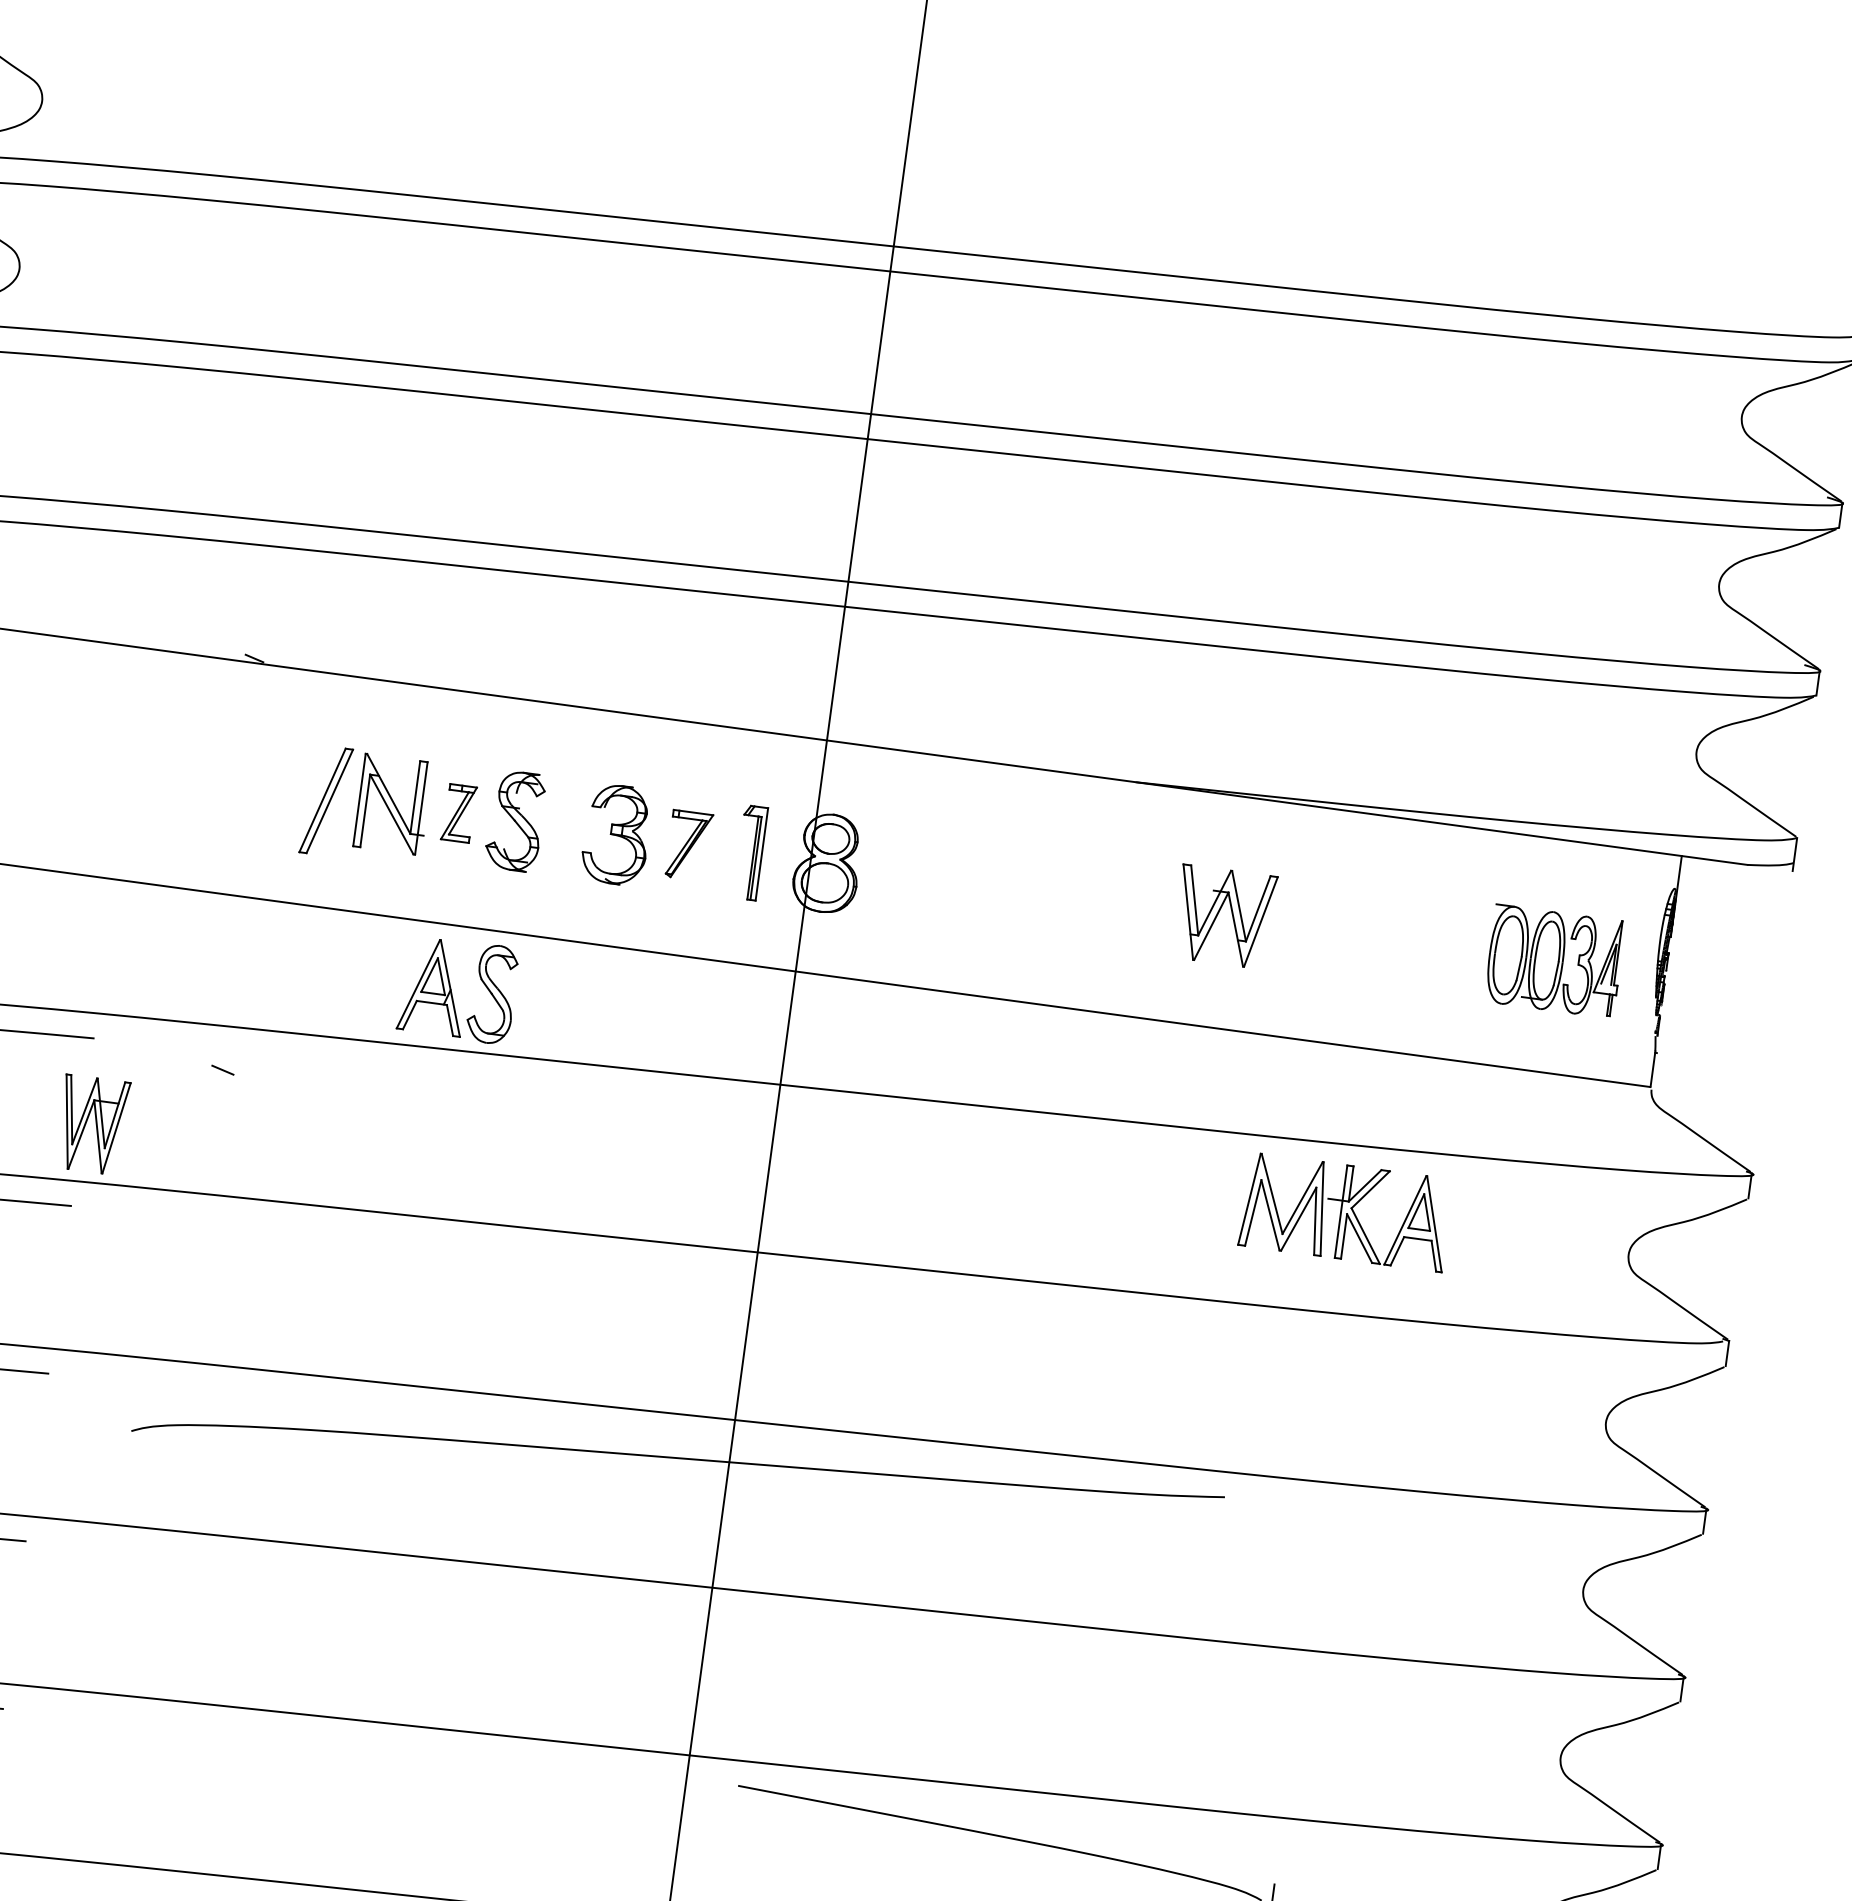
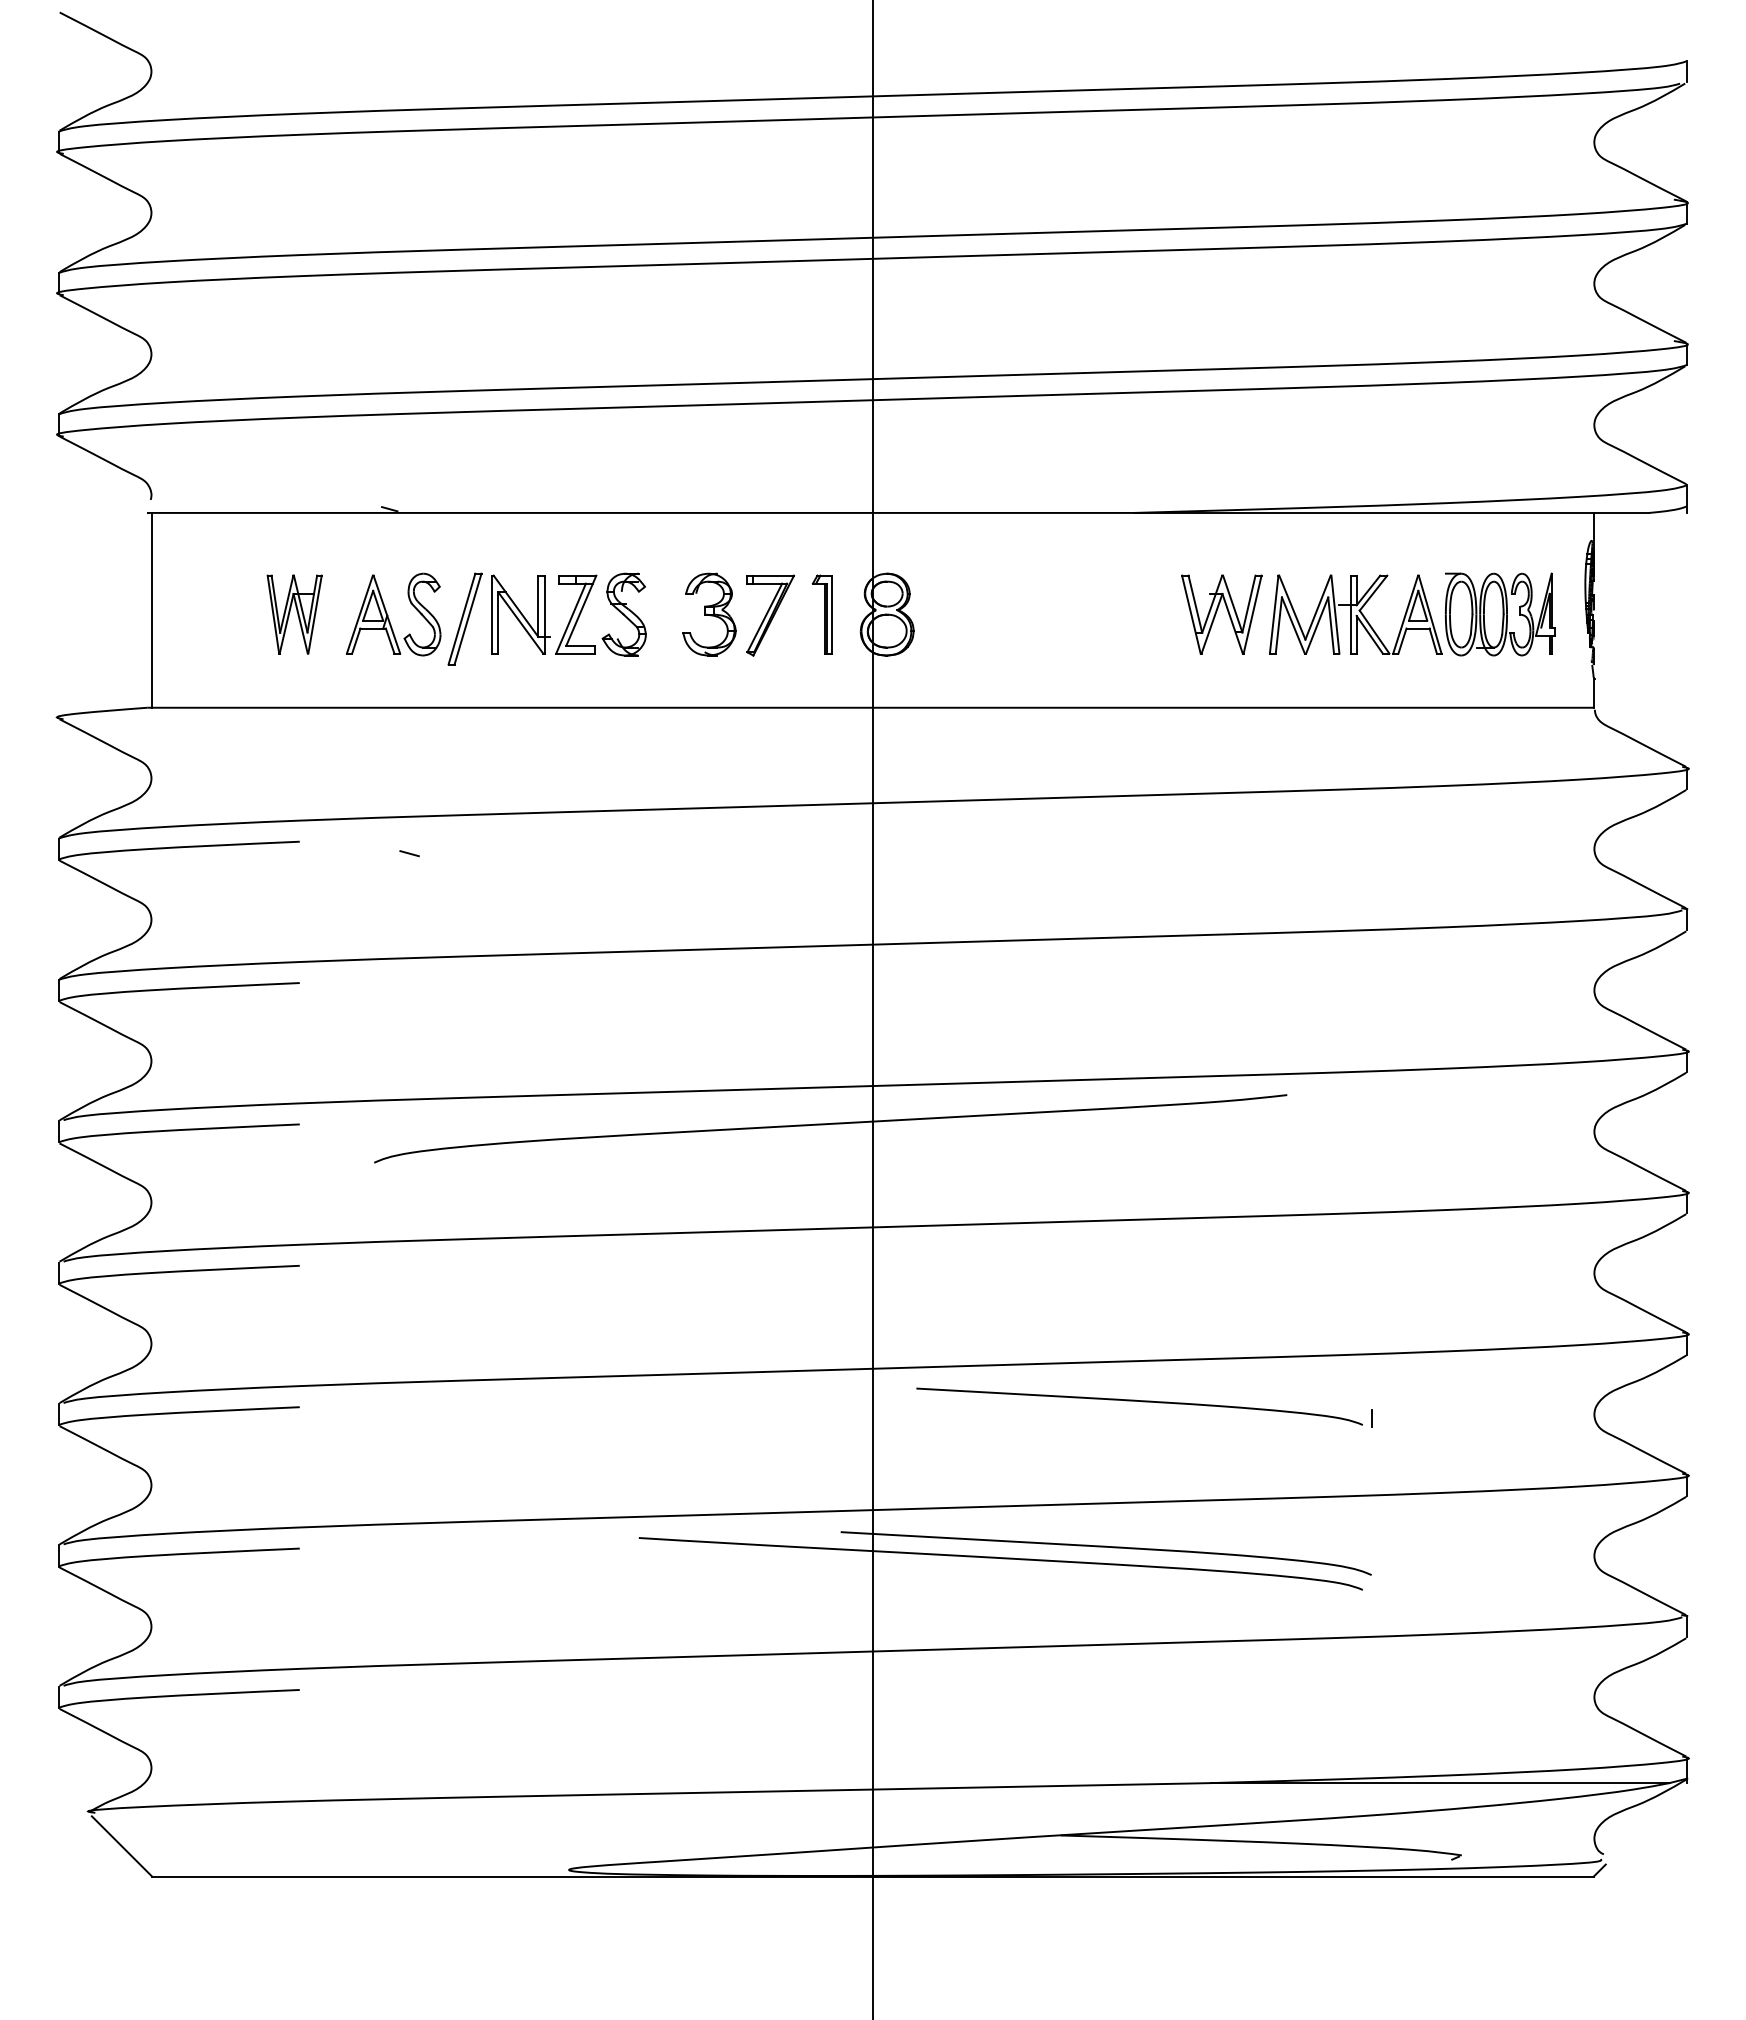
part: (459, 813) -> (576, 614), size x1.67
part: (689, 845) -> (770, 615), size x1.43
part: (458, 989) -> (393, 614), moved
part: (92, 1124) -> (294, 614), moved
part: (1345, 1212) -> (1355, 614), moved

